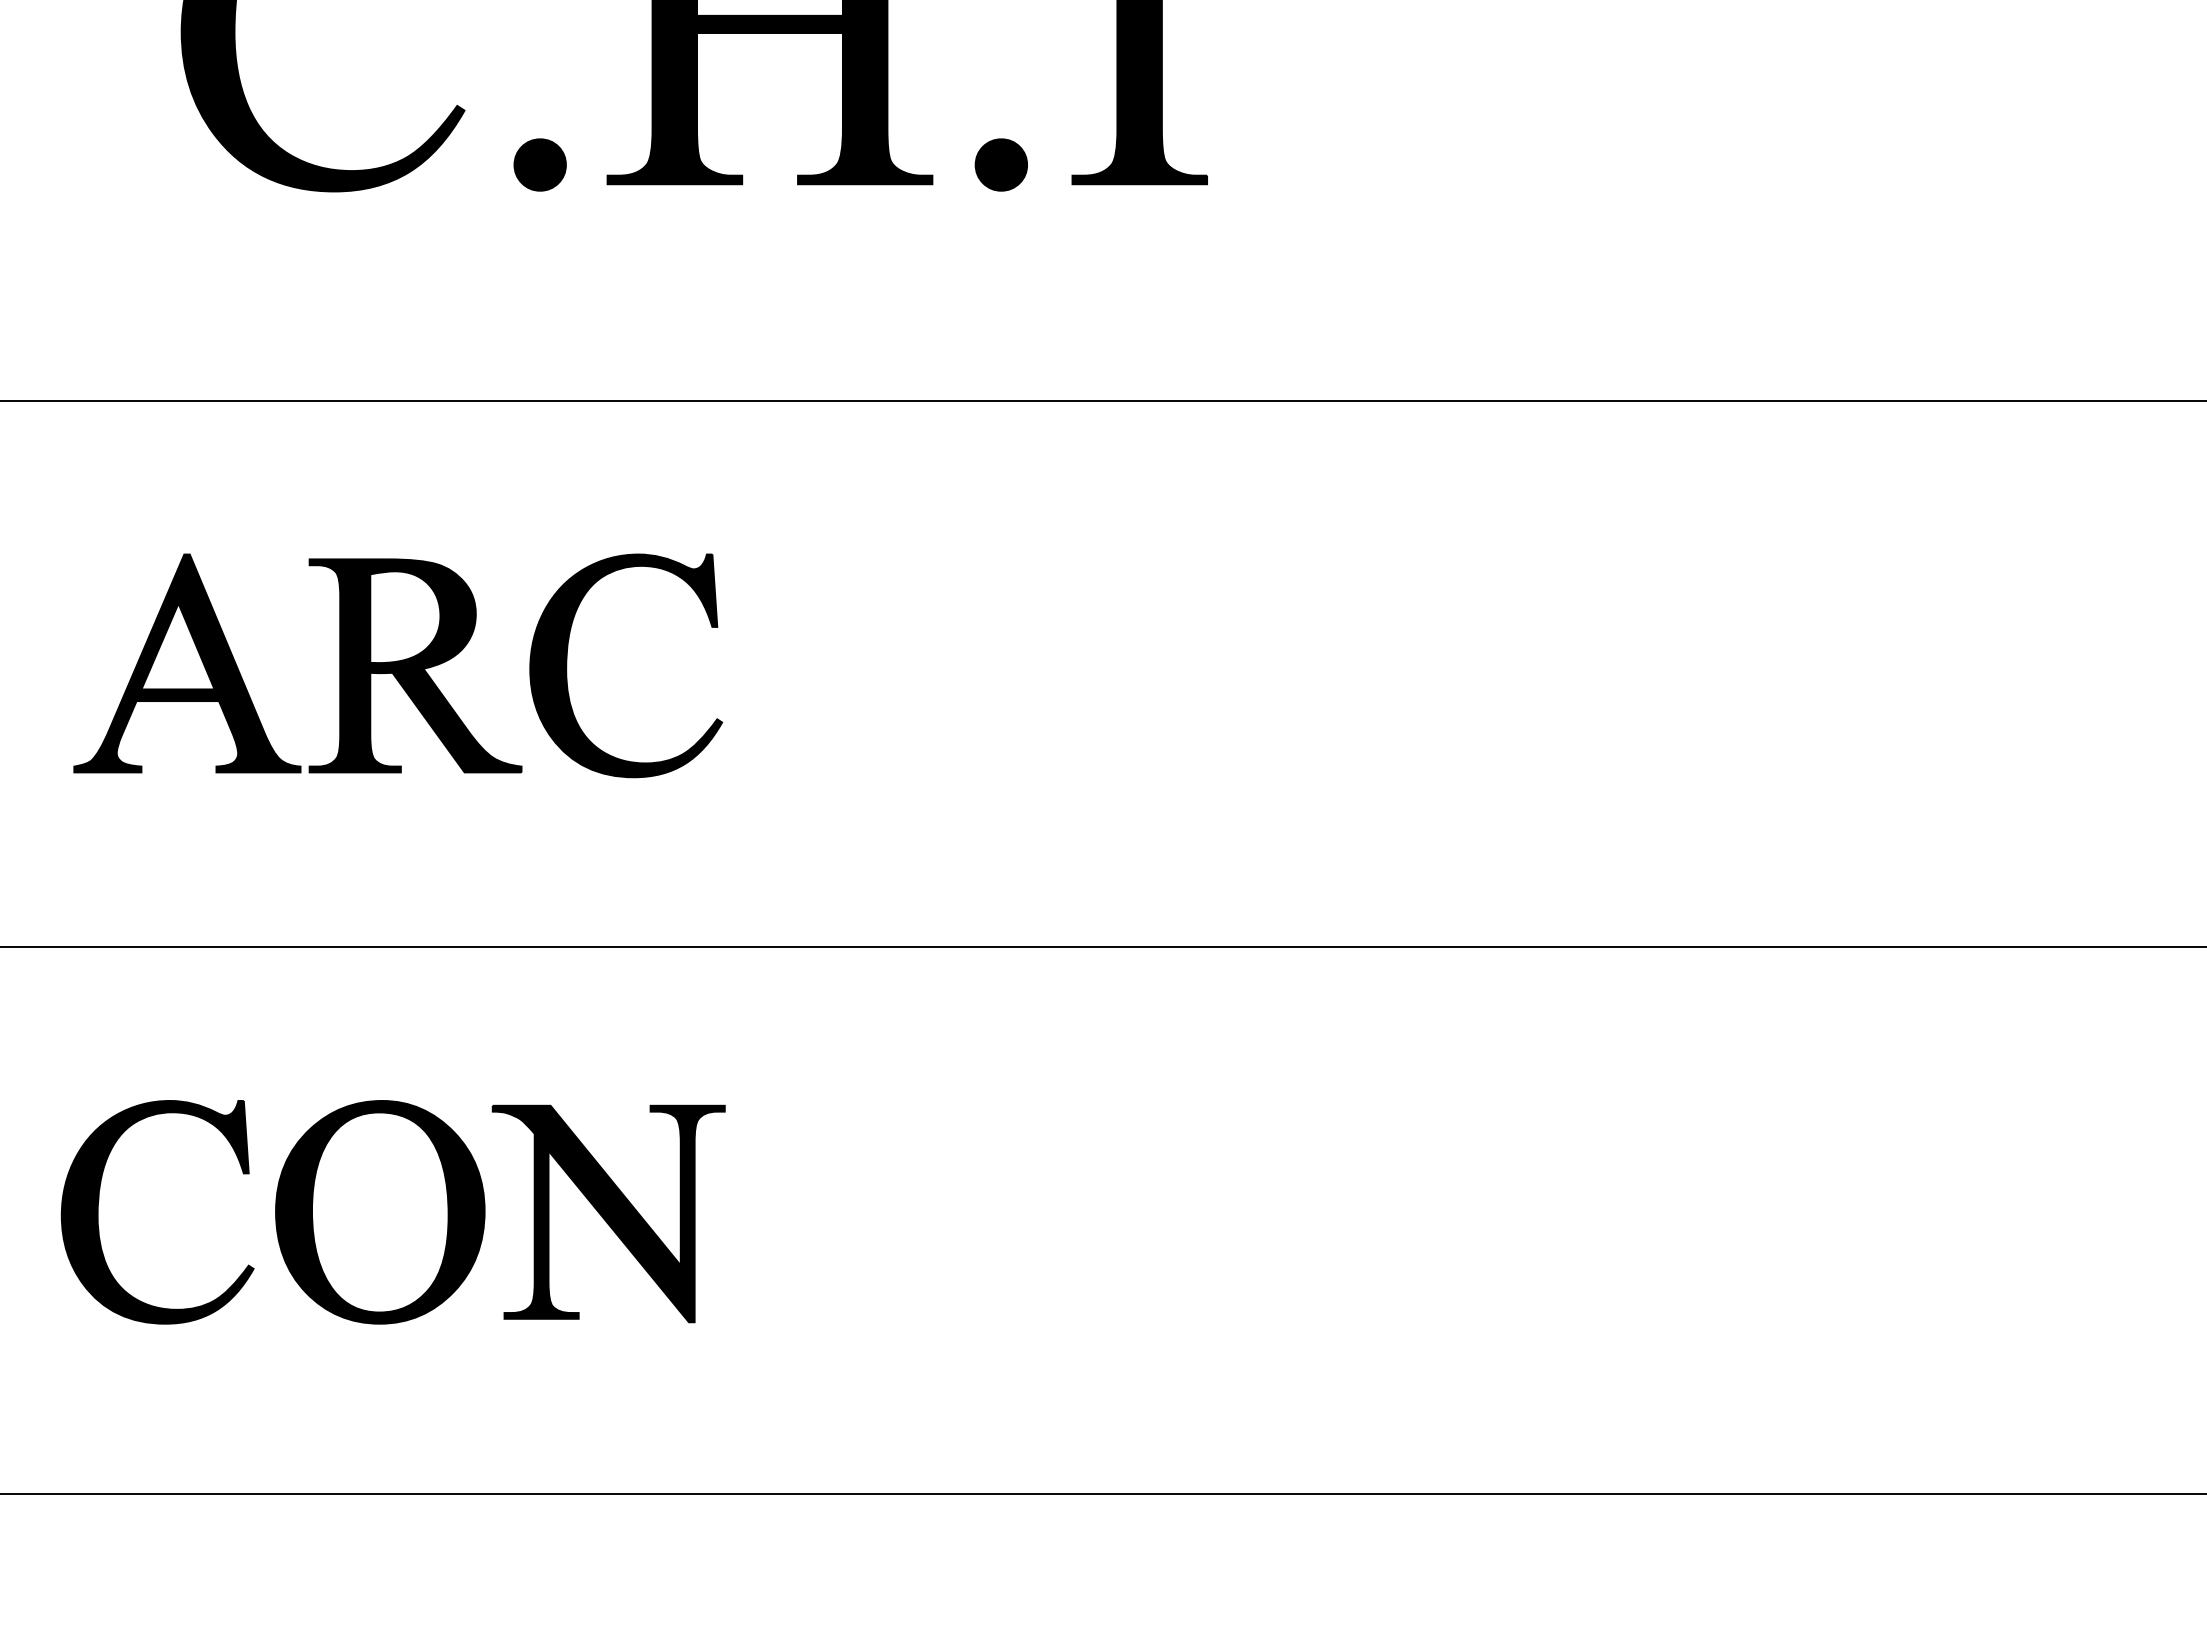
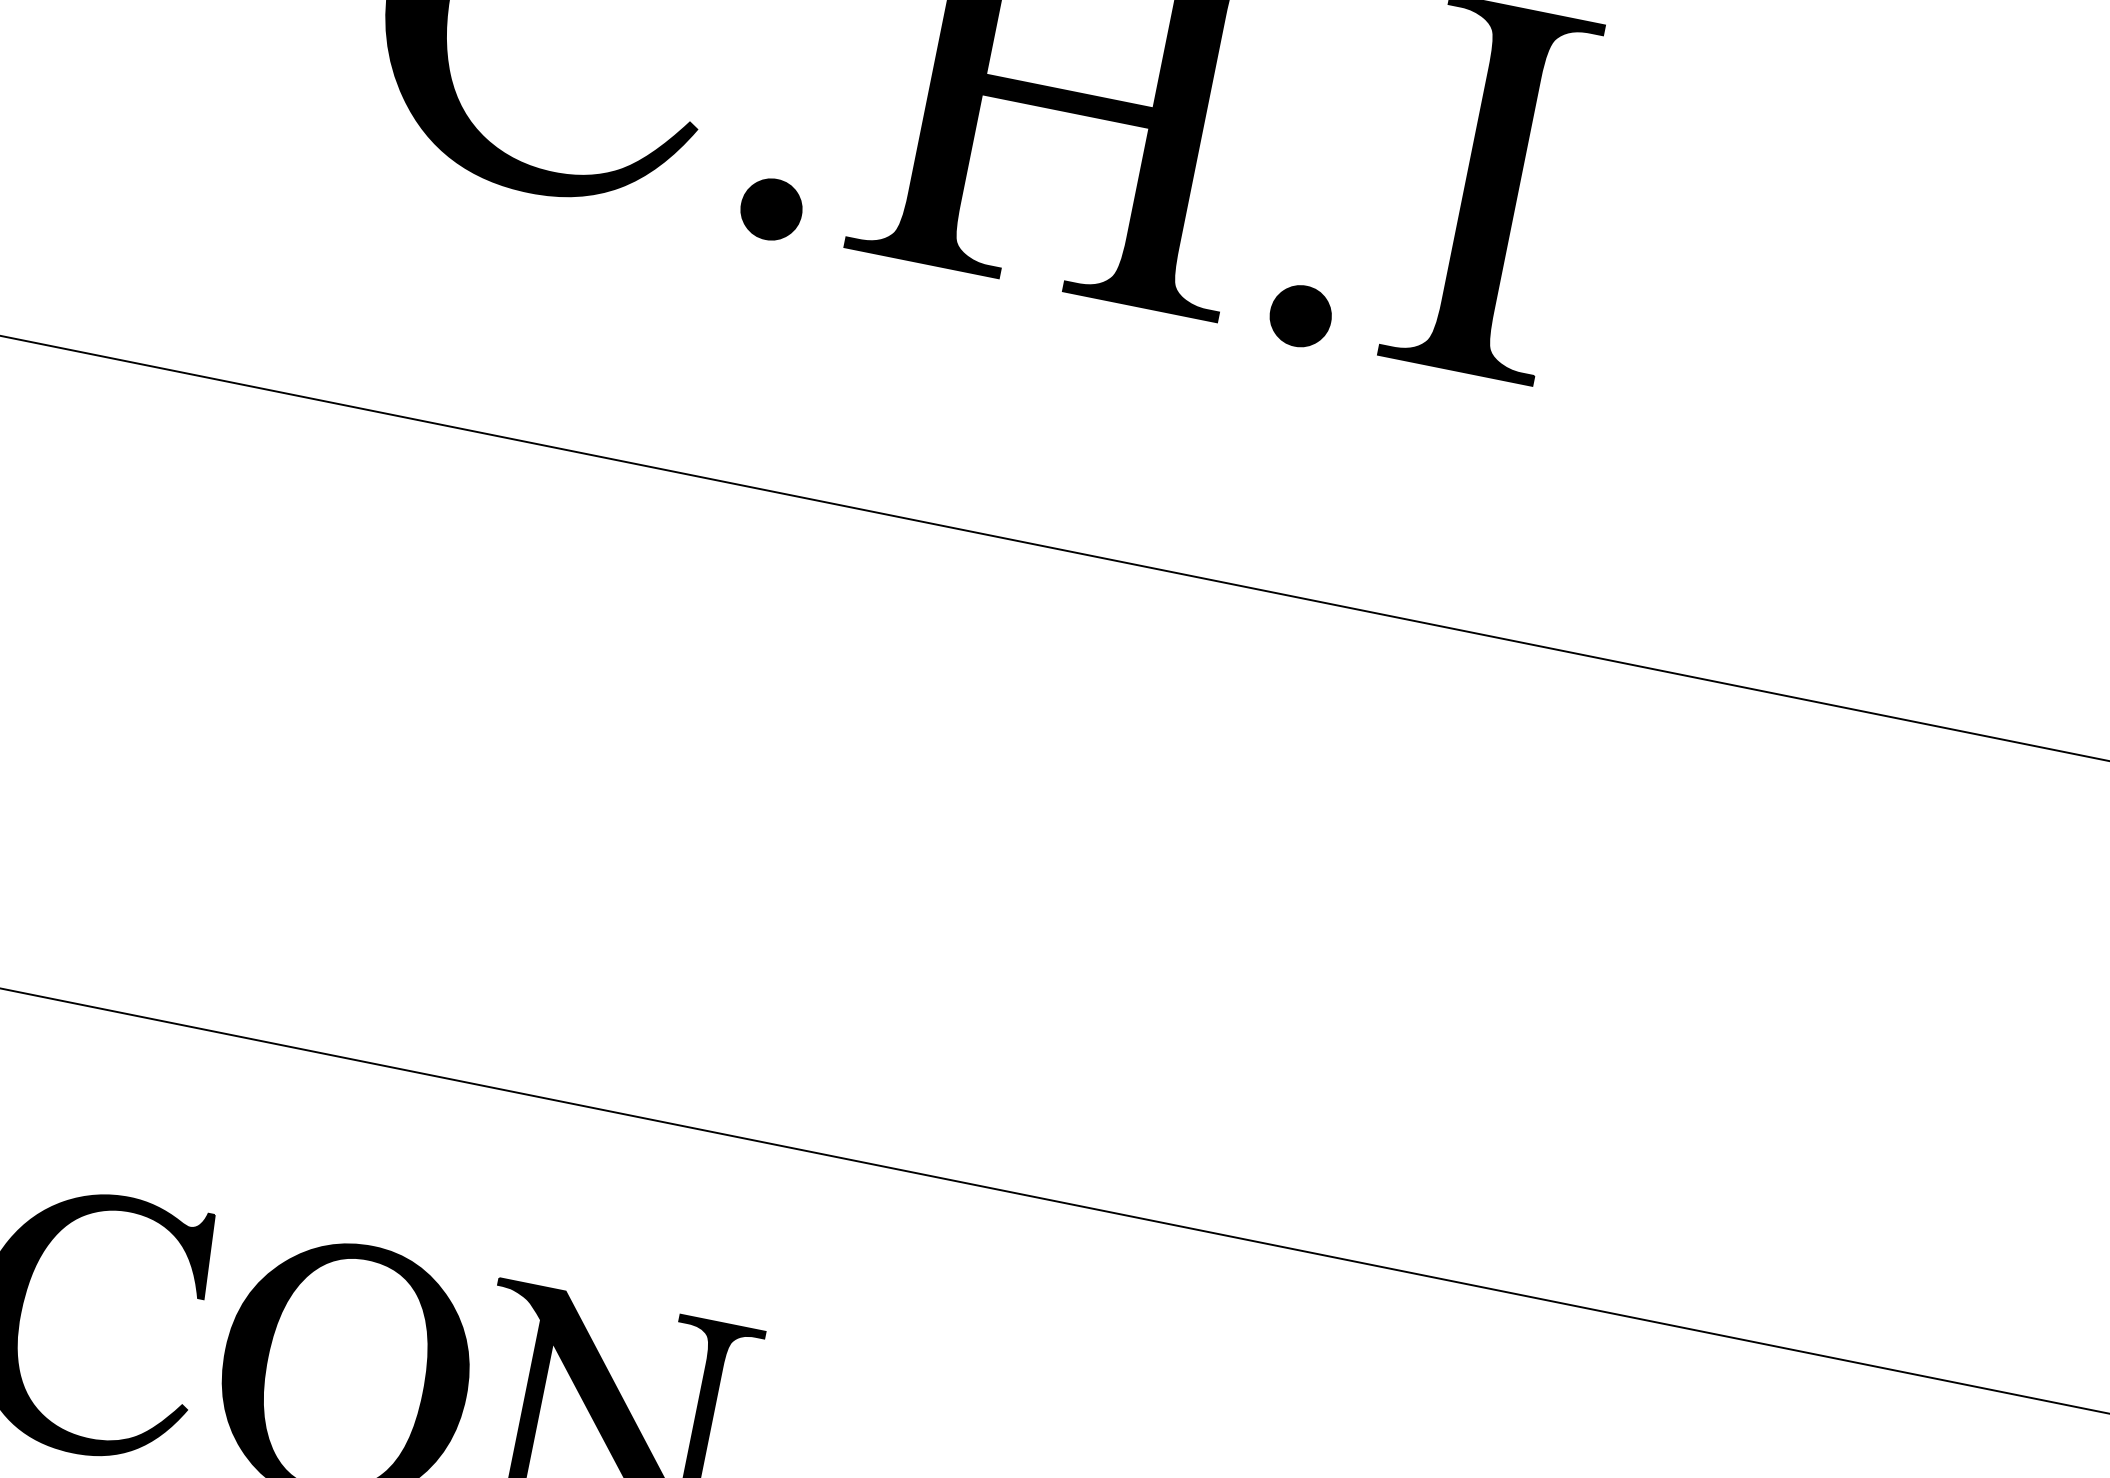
part: (398, 665) -> (493, 751), removed

